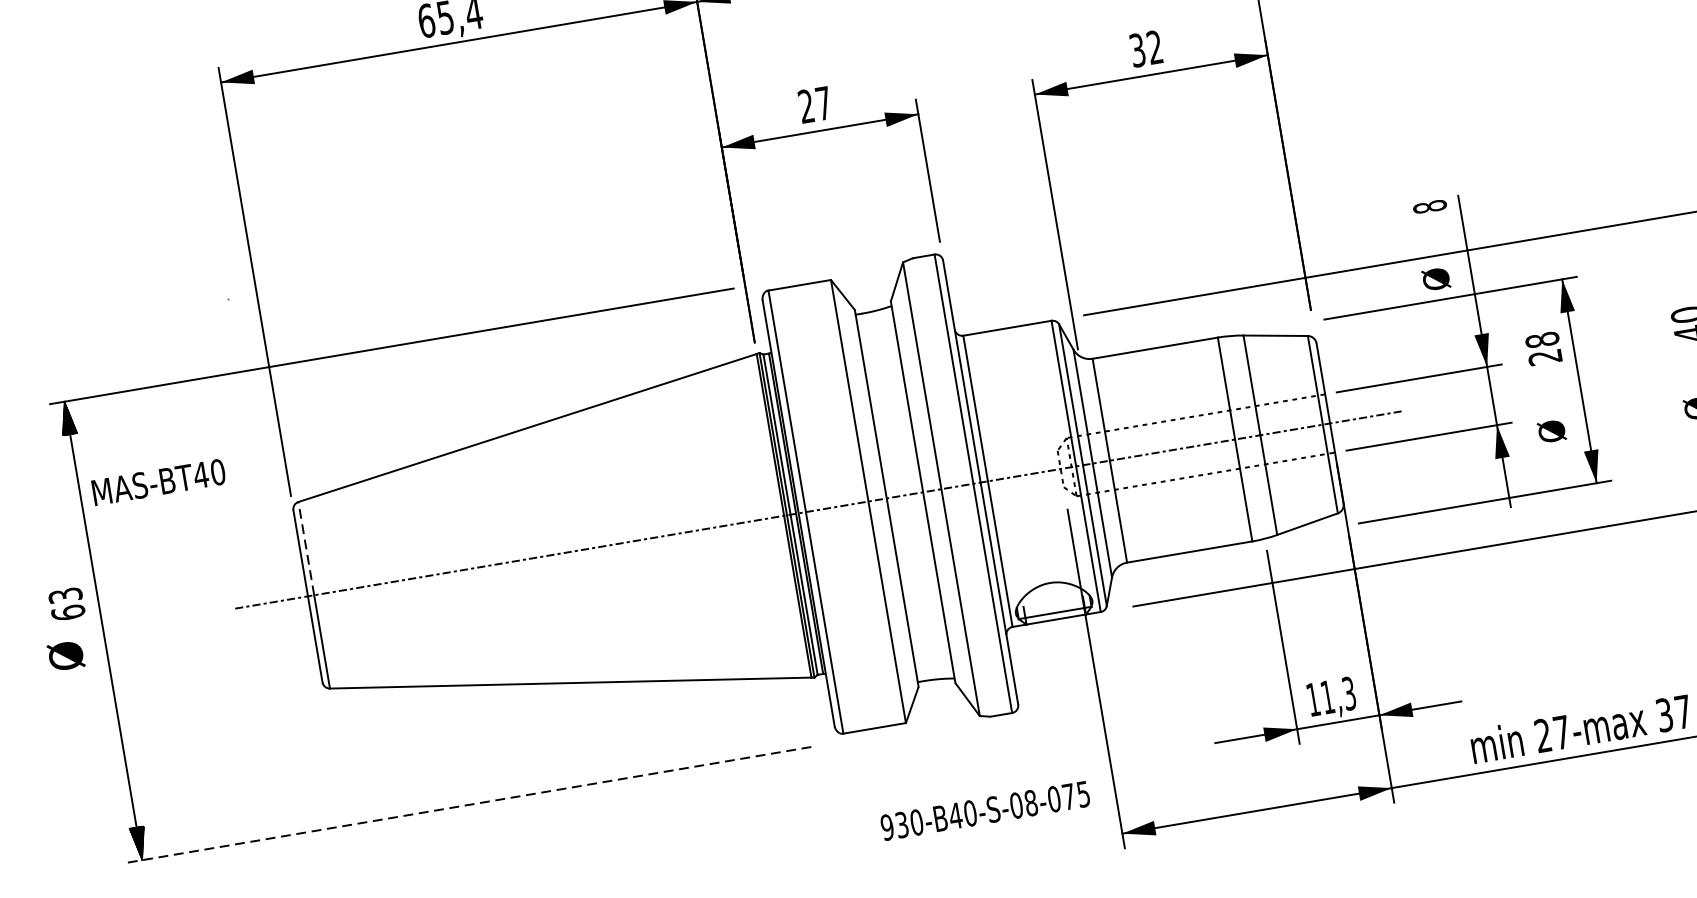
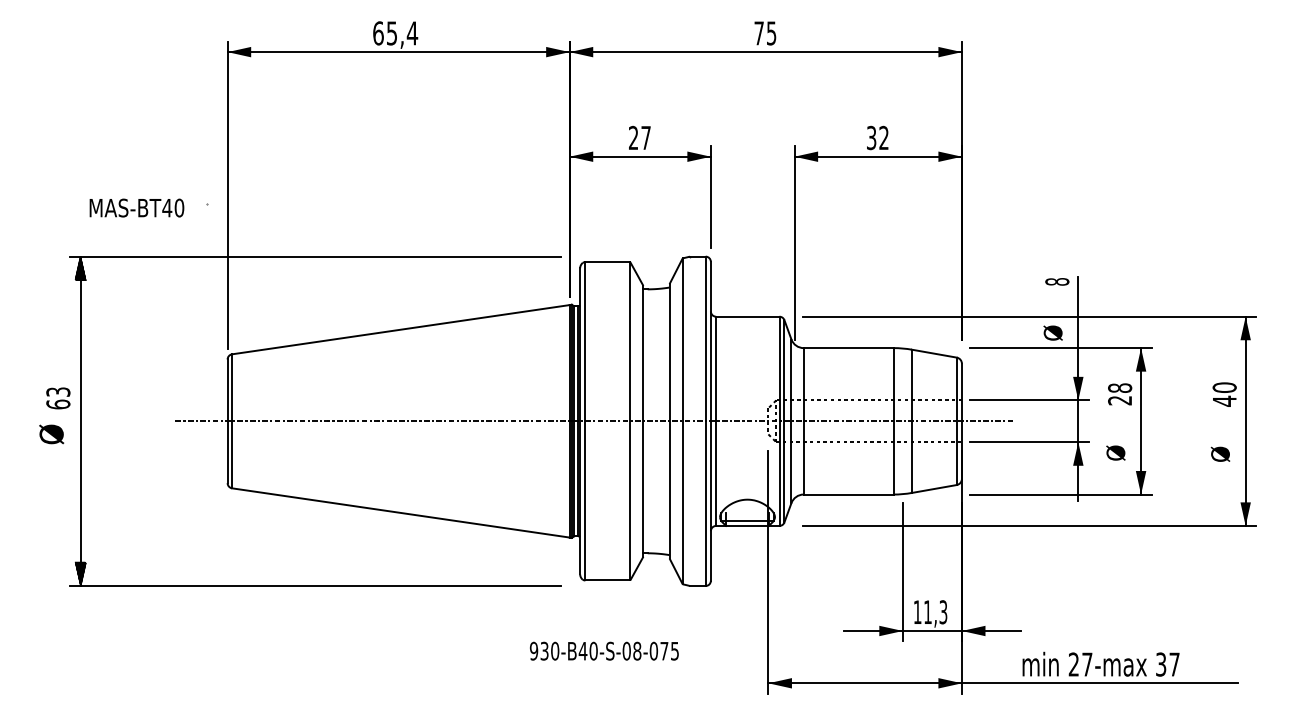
text: (158, 481) -> (136, 207), moved
line: (306, 548) -> (232, 387), dashed -> solid
line: (469, 805) -> (315, 586), dashed -> solid
text: (985, 809) -> (604, 650), moved

